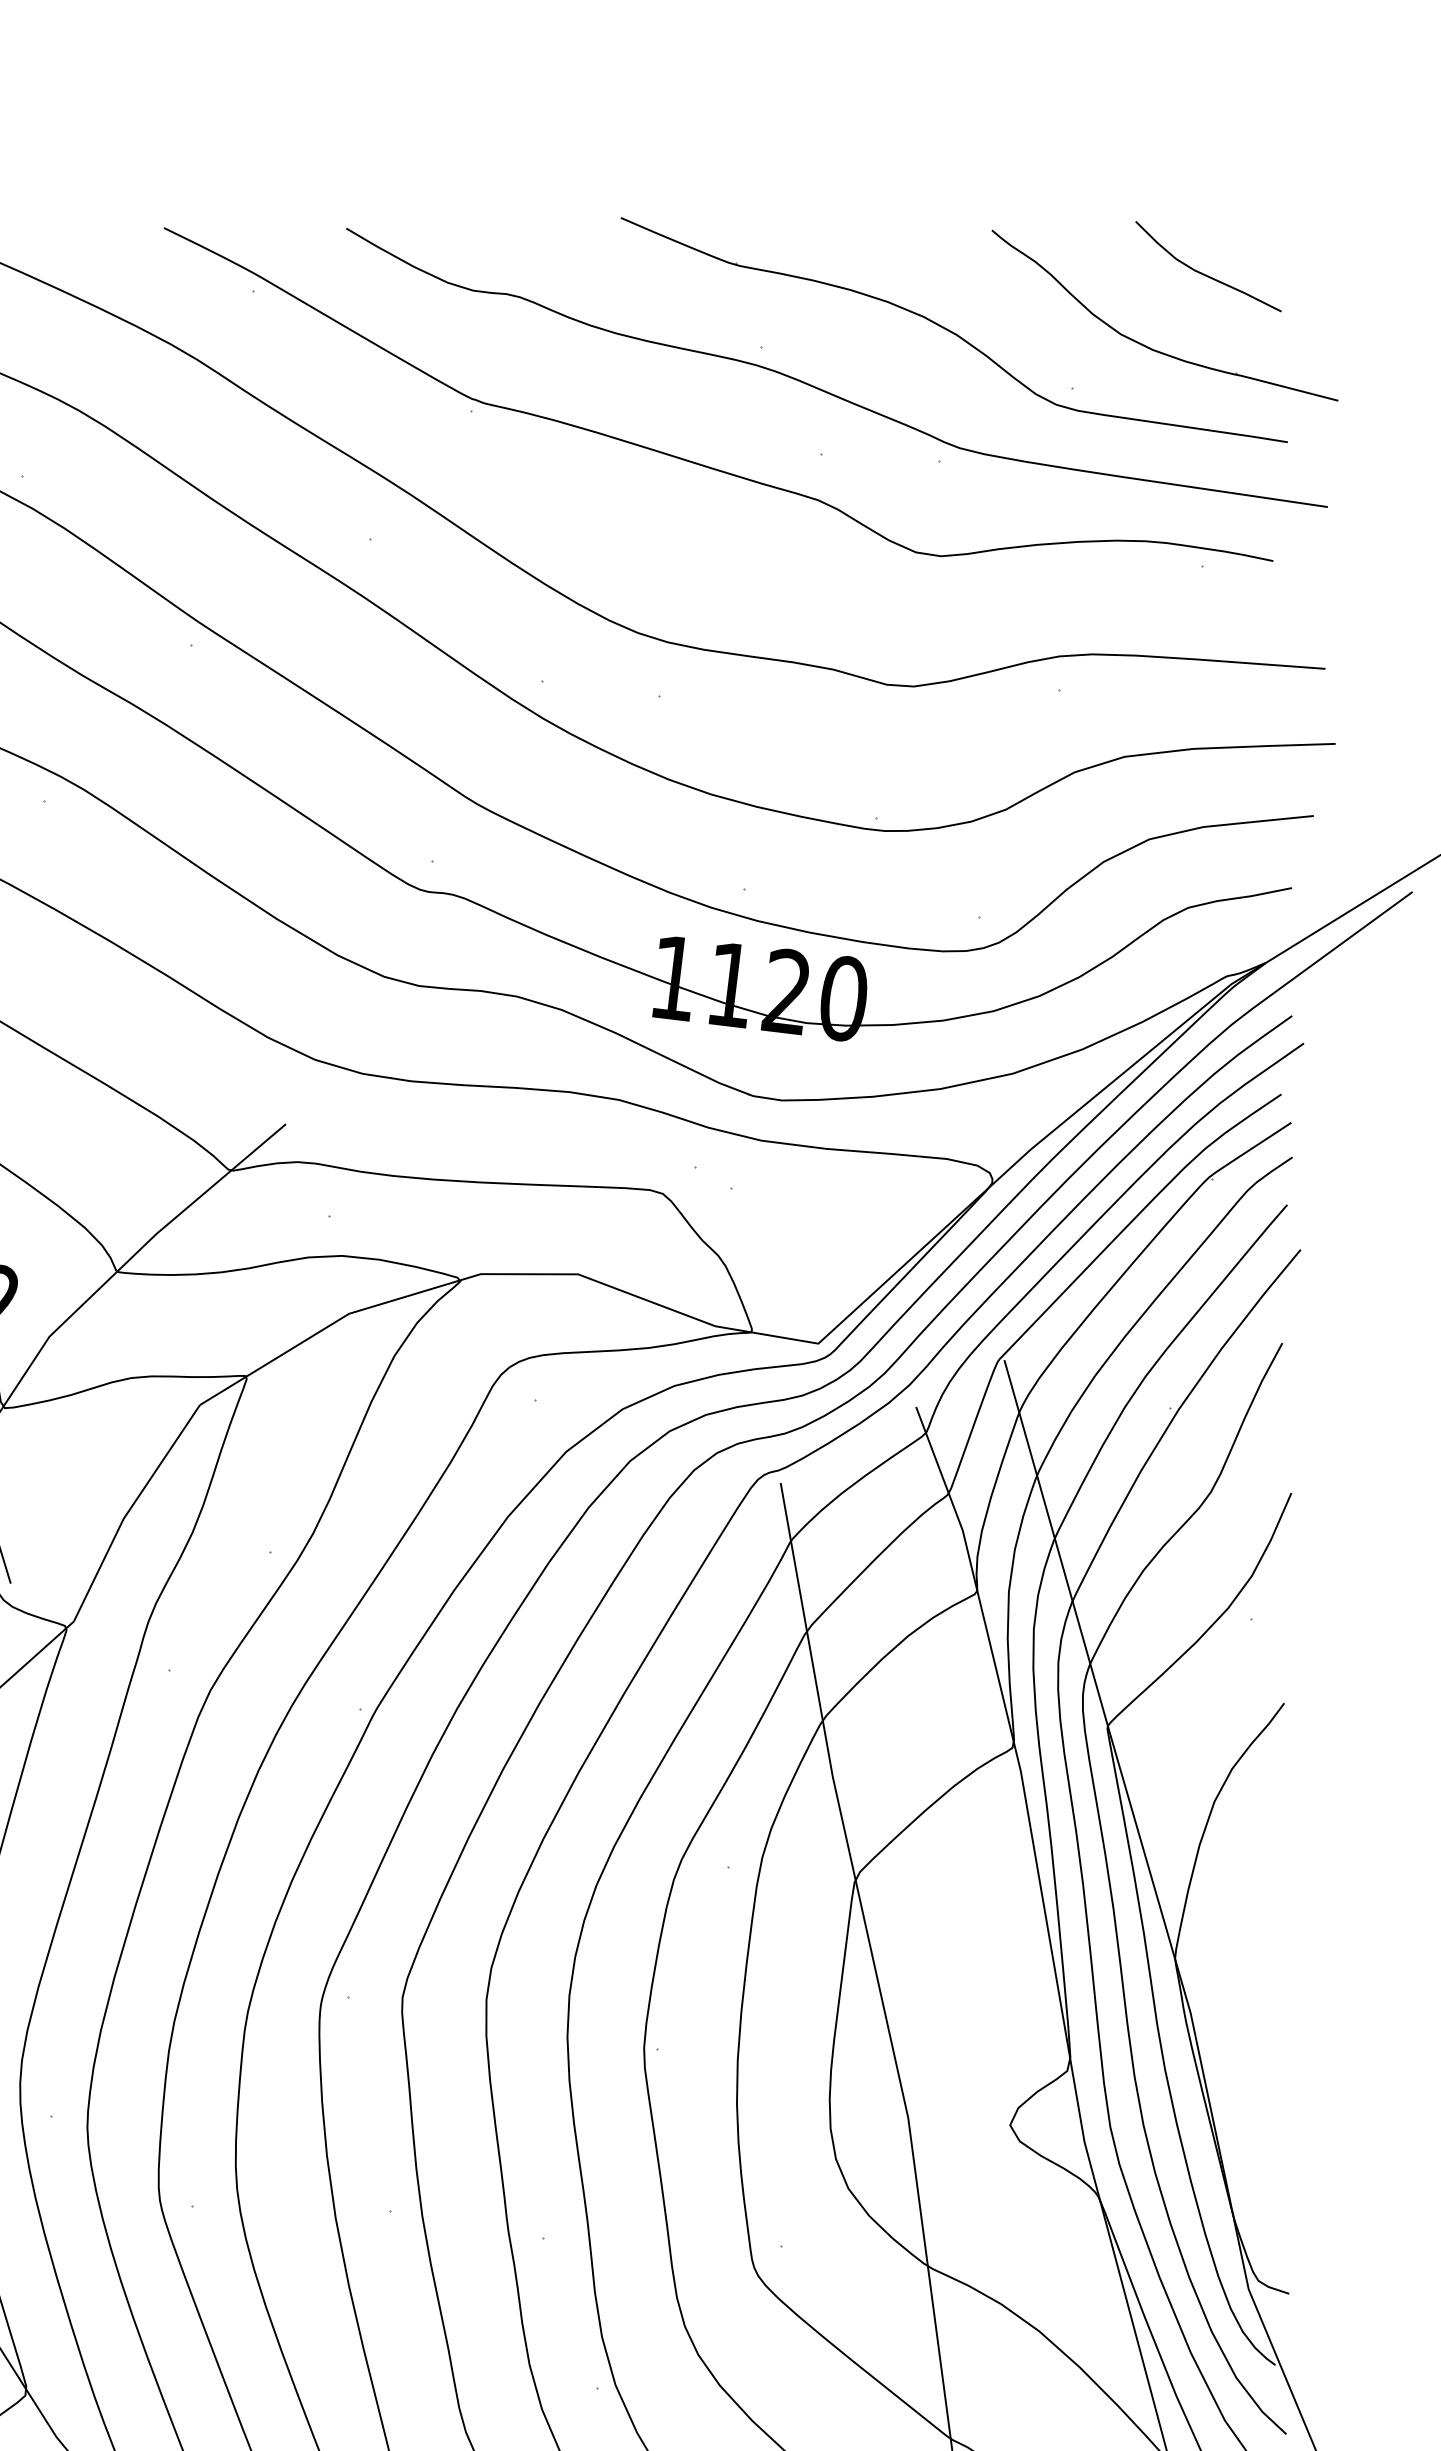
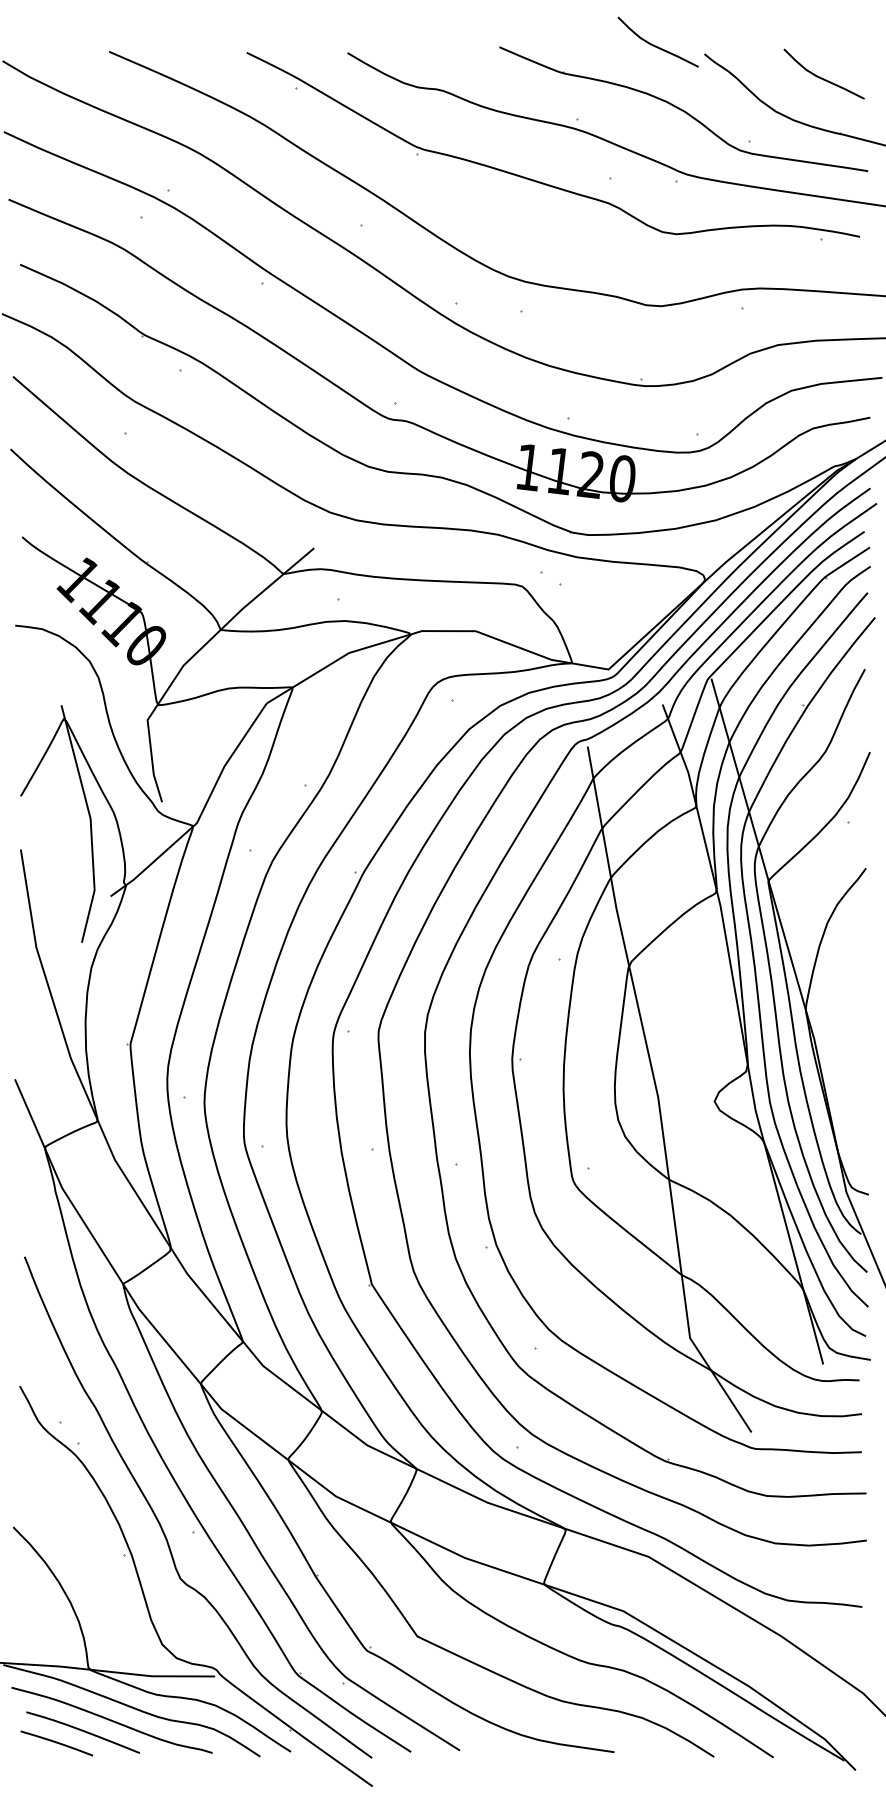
curve: (905, 214) -> (656, 45), added

